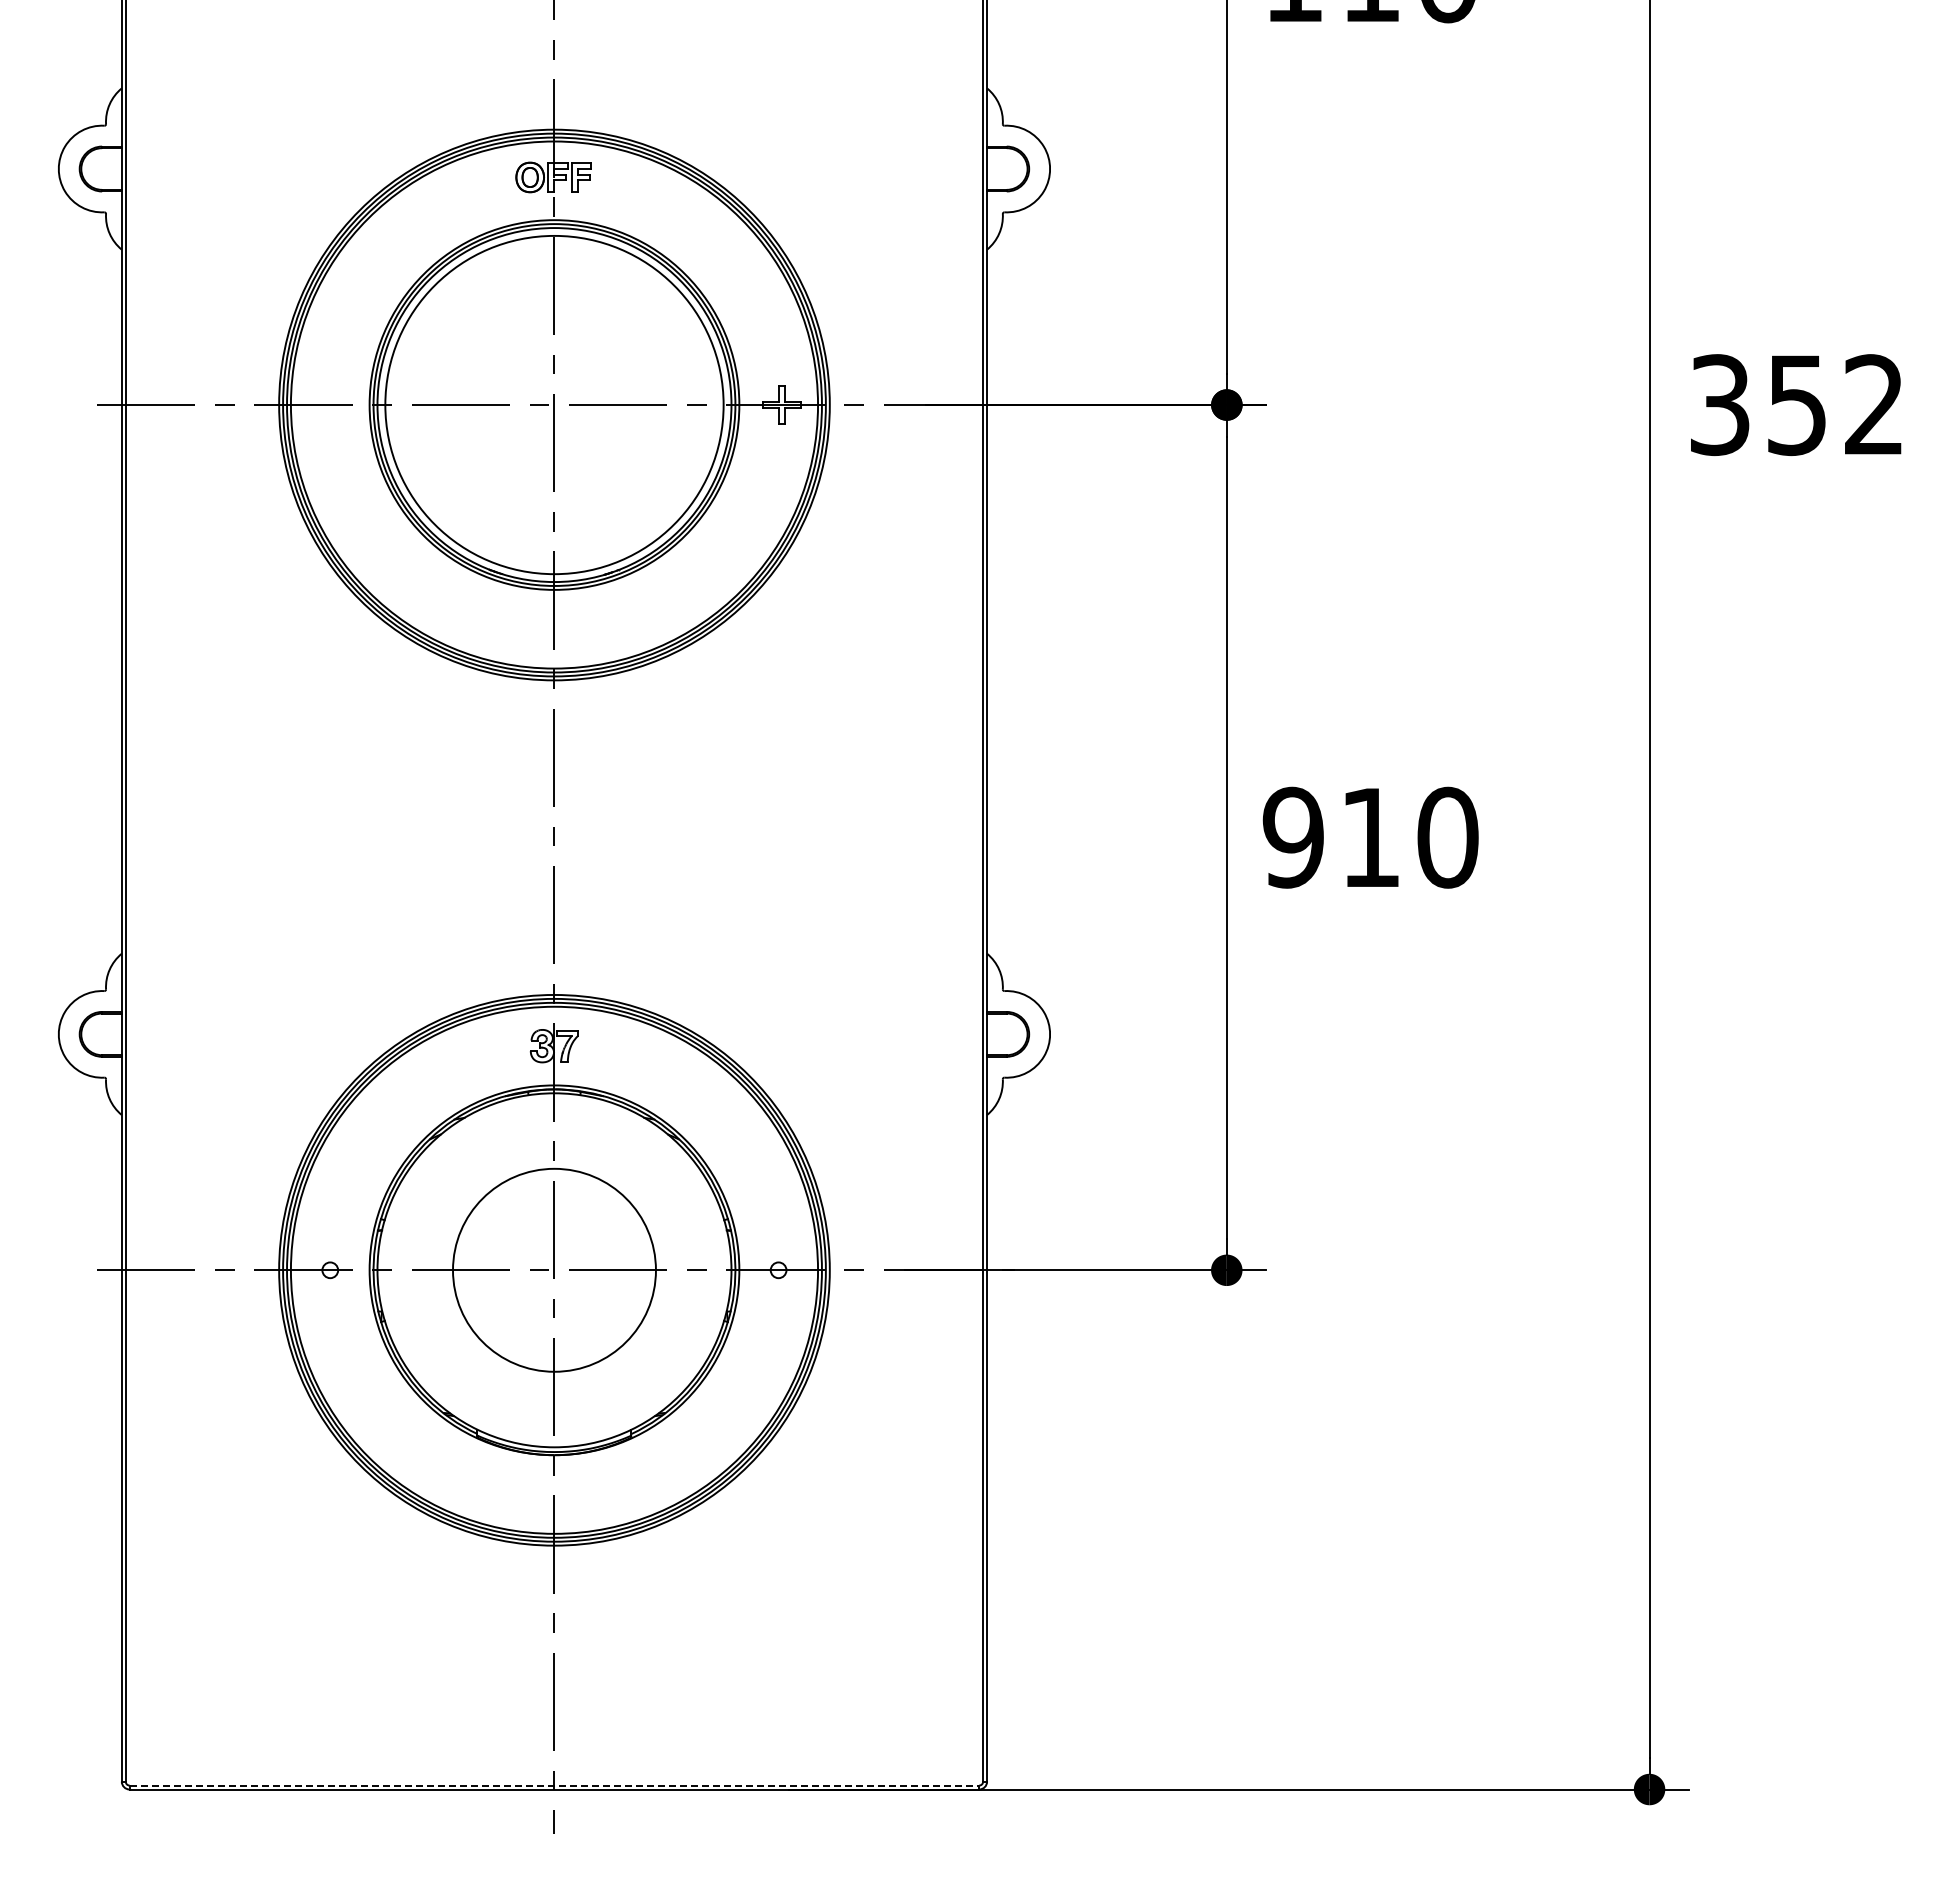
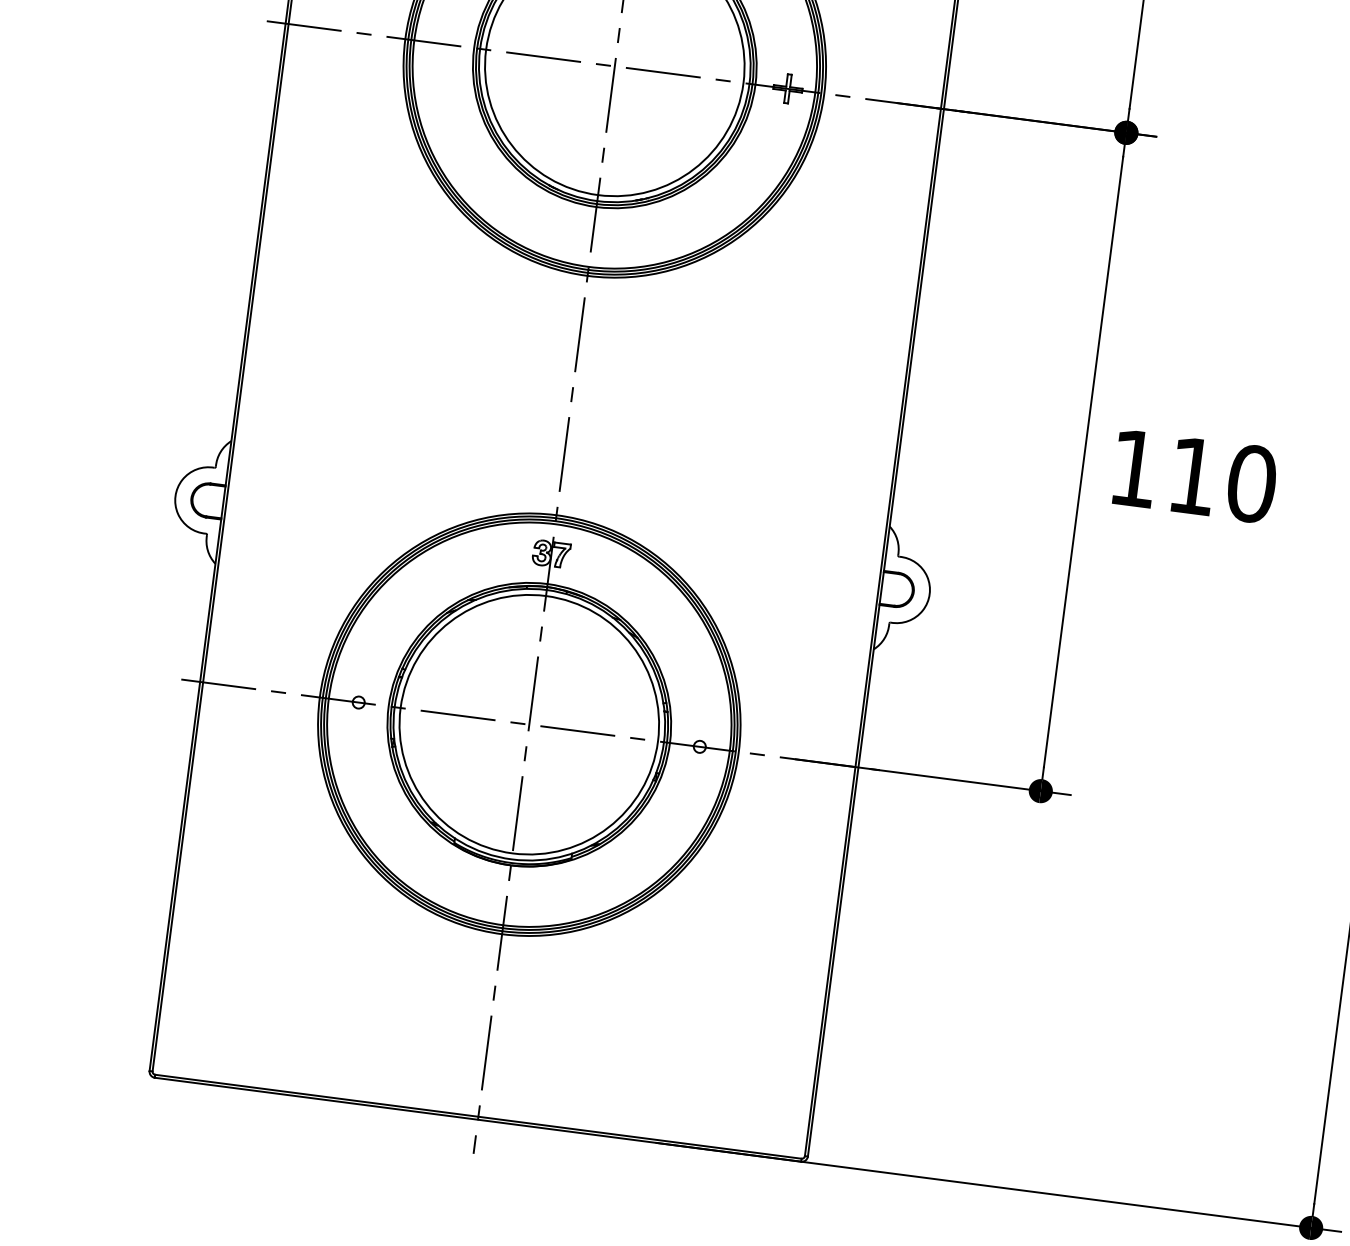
text: (1292, 837) -> (1133, 468), 910 -> 110
circle: (554, 1270) -> (529, 724), size x1.67
line: (554, 1785) -> (478, 1116), dashed -> solid

